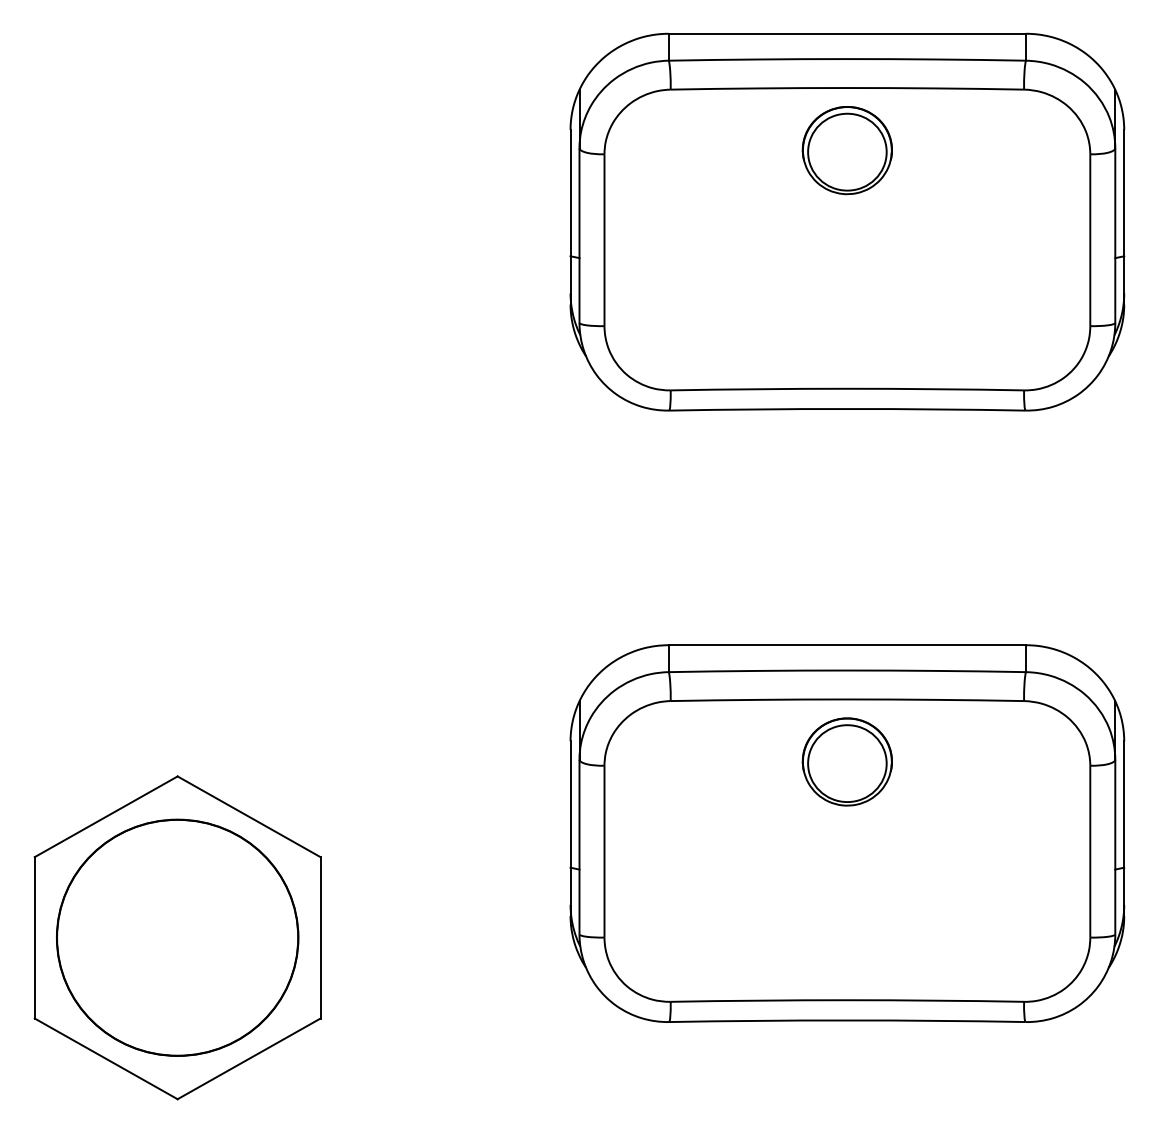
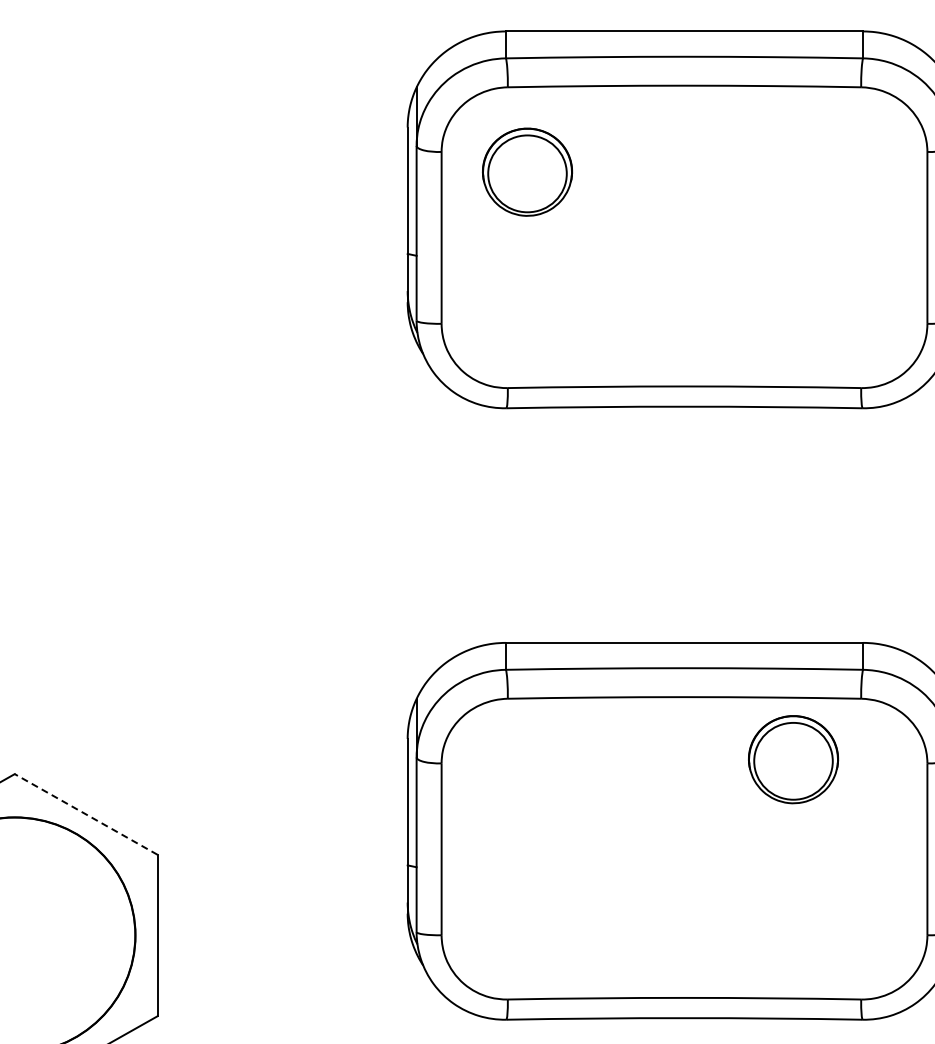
part: (846, 150) -> (526, 172), moved
part: (846, 761) -> (792, 759), moved
line: (248, 816) -> (85, 814), solid -> dashed

